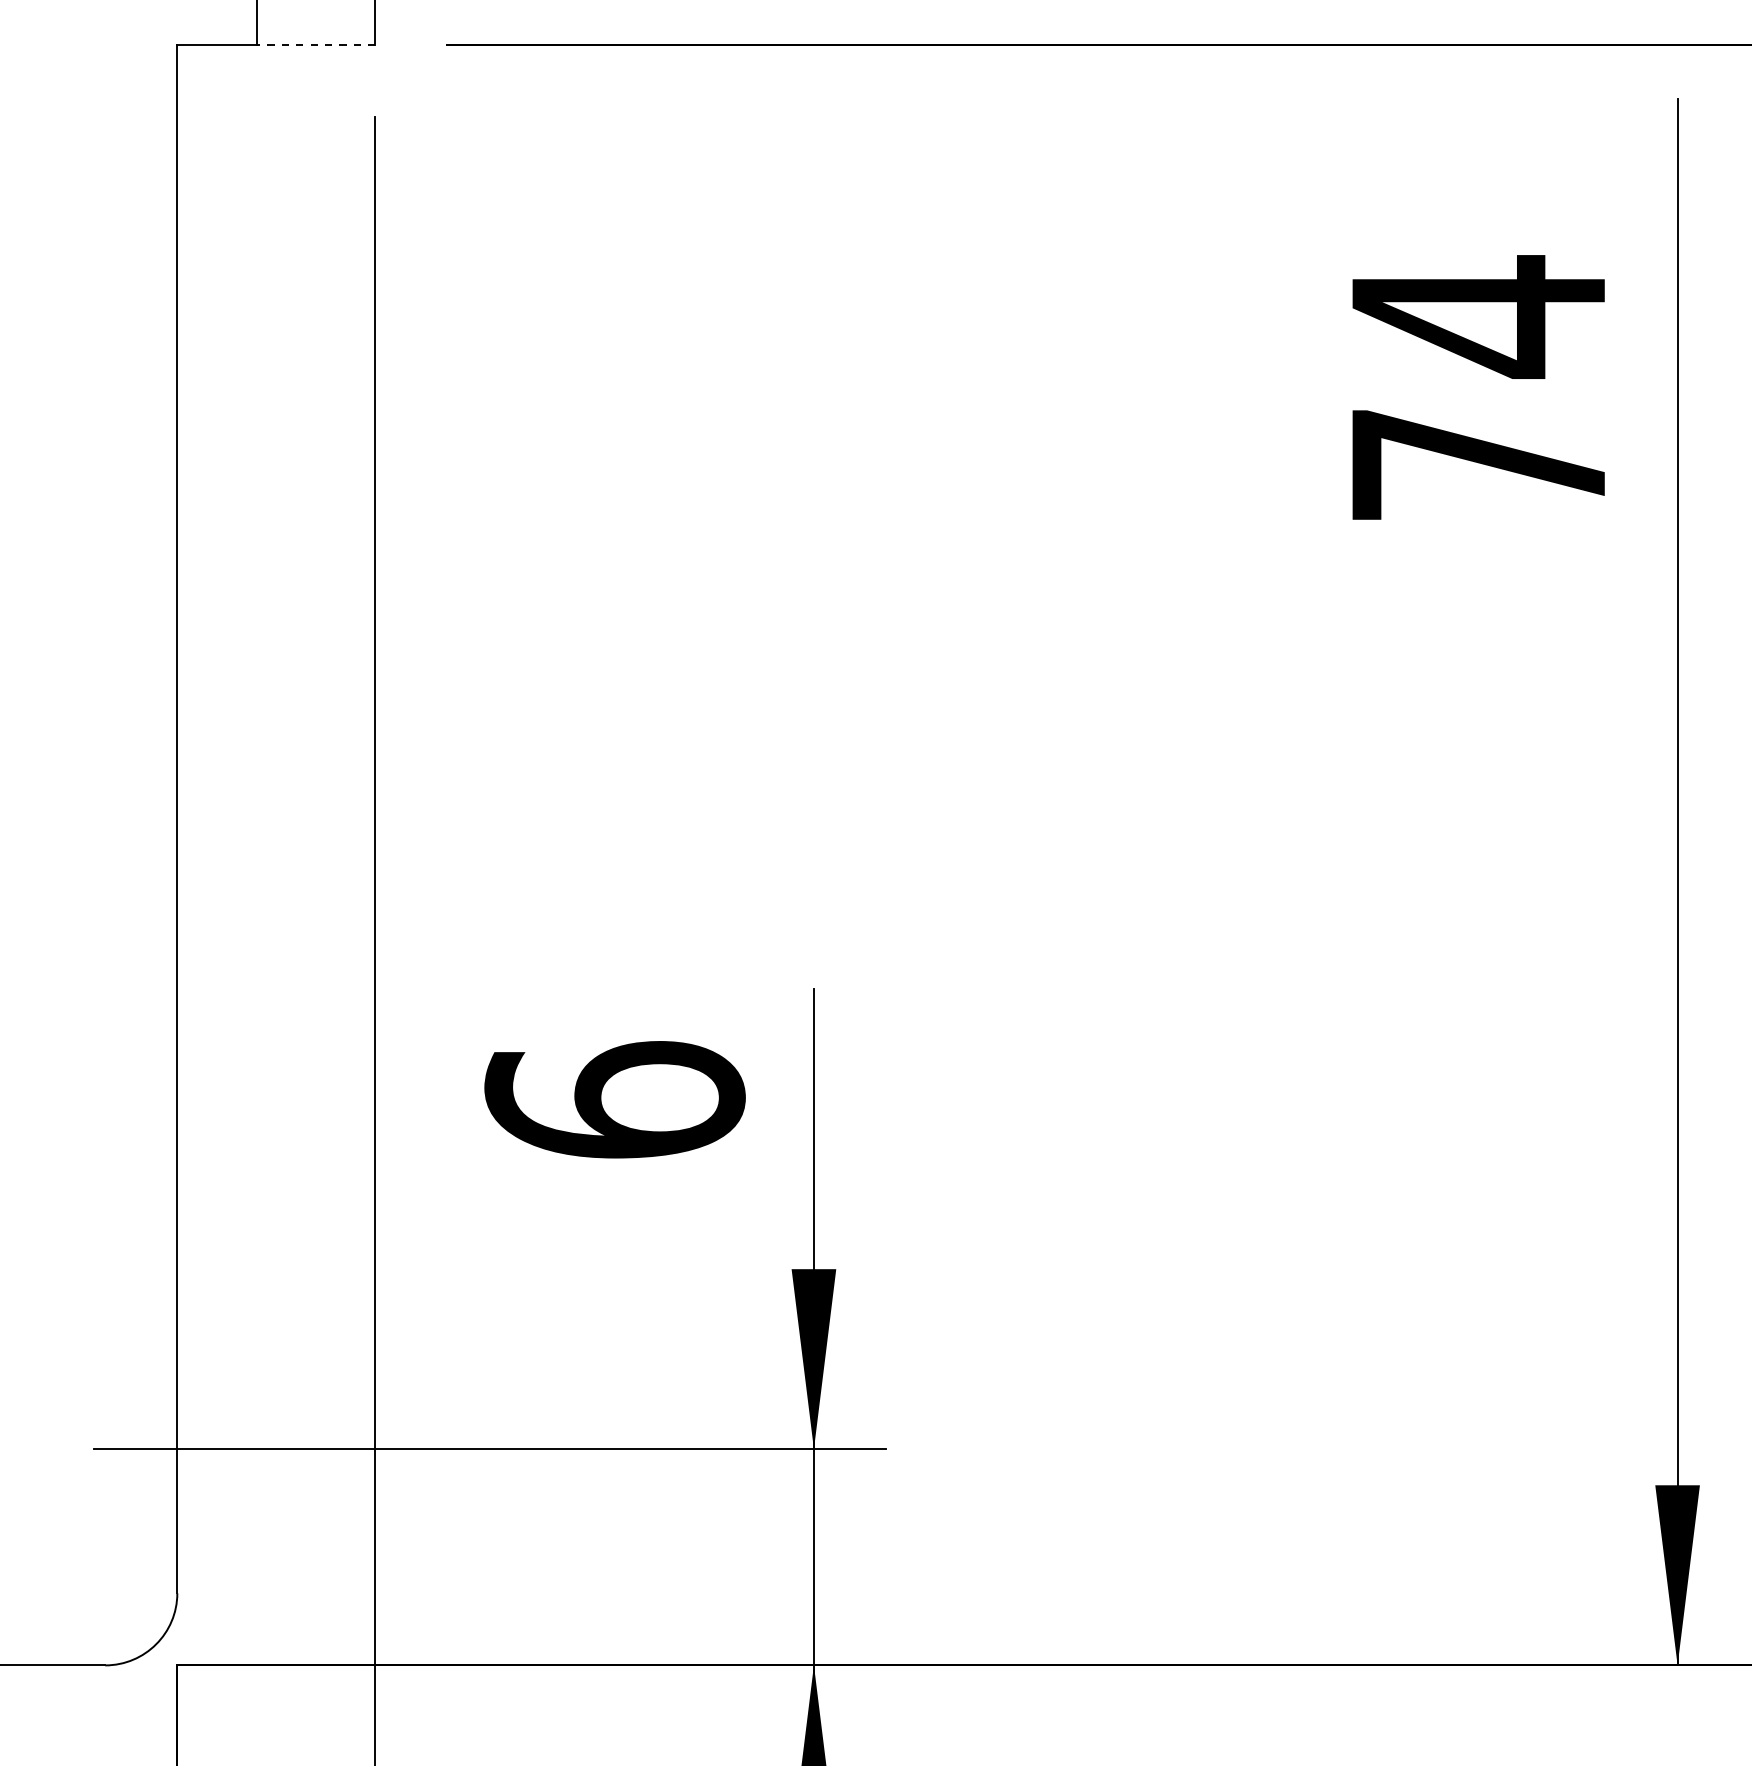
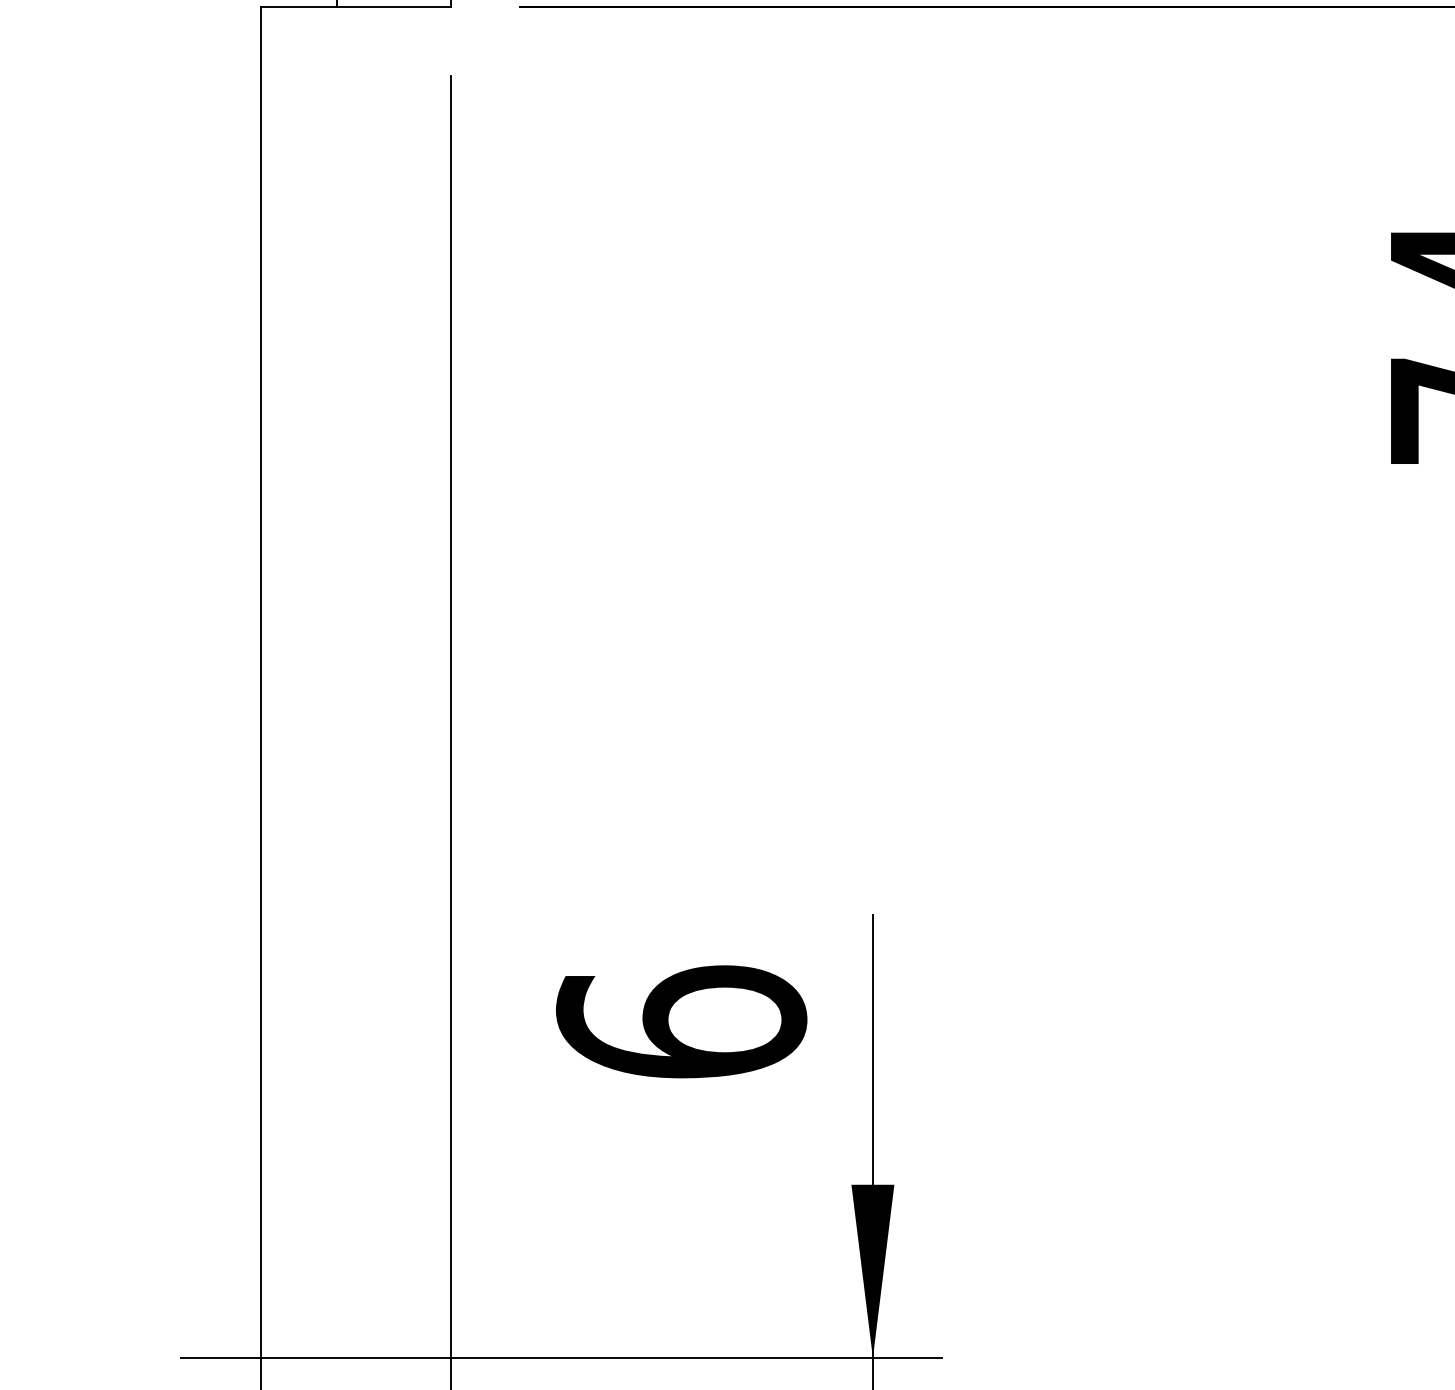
line: (315, 44) -> (393, 6), dashed -> solid

